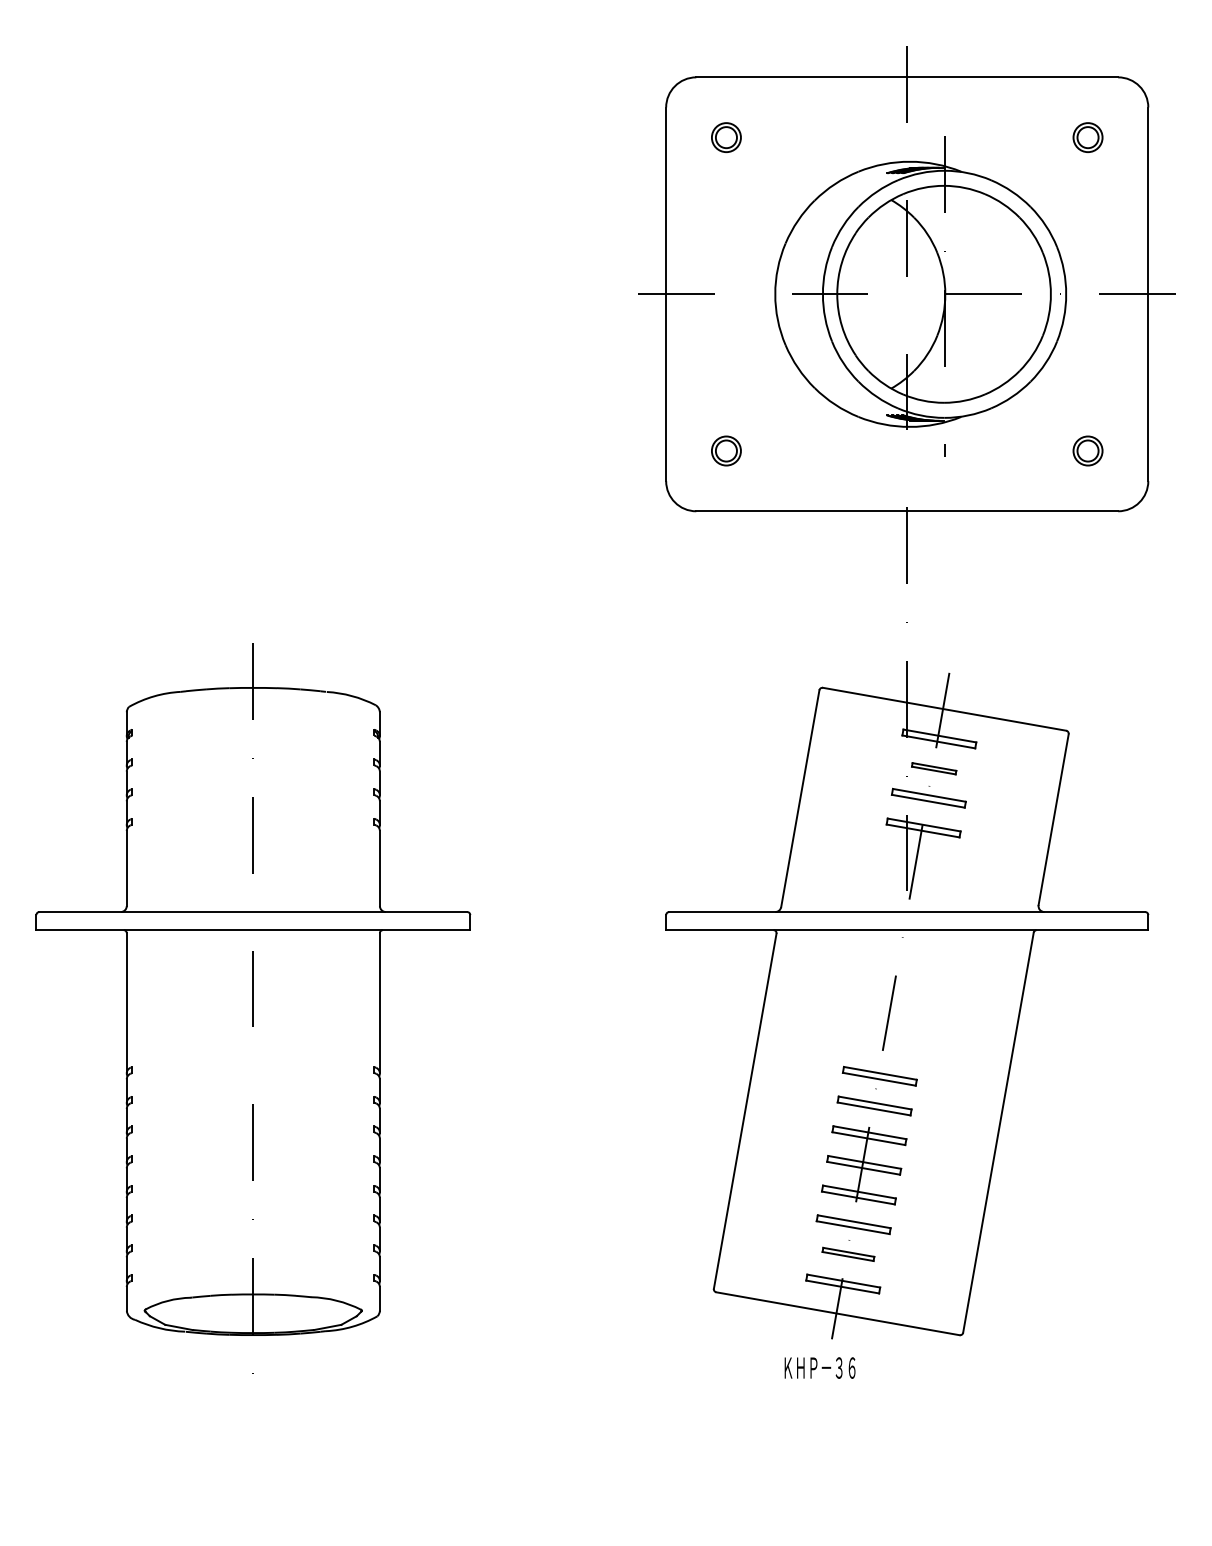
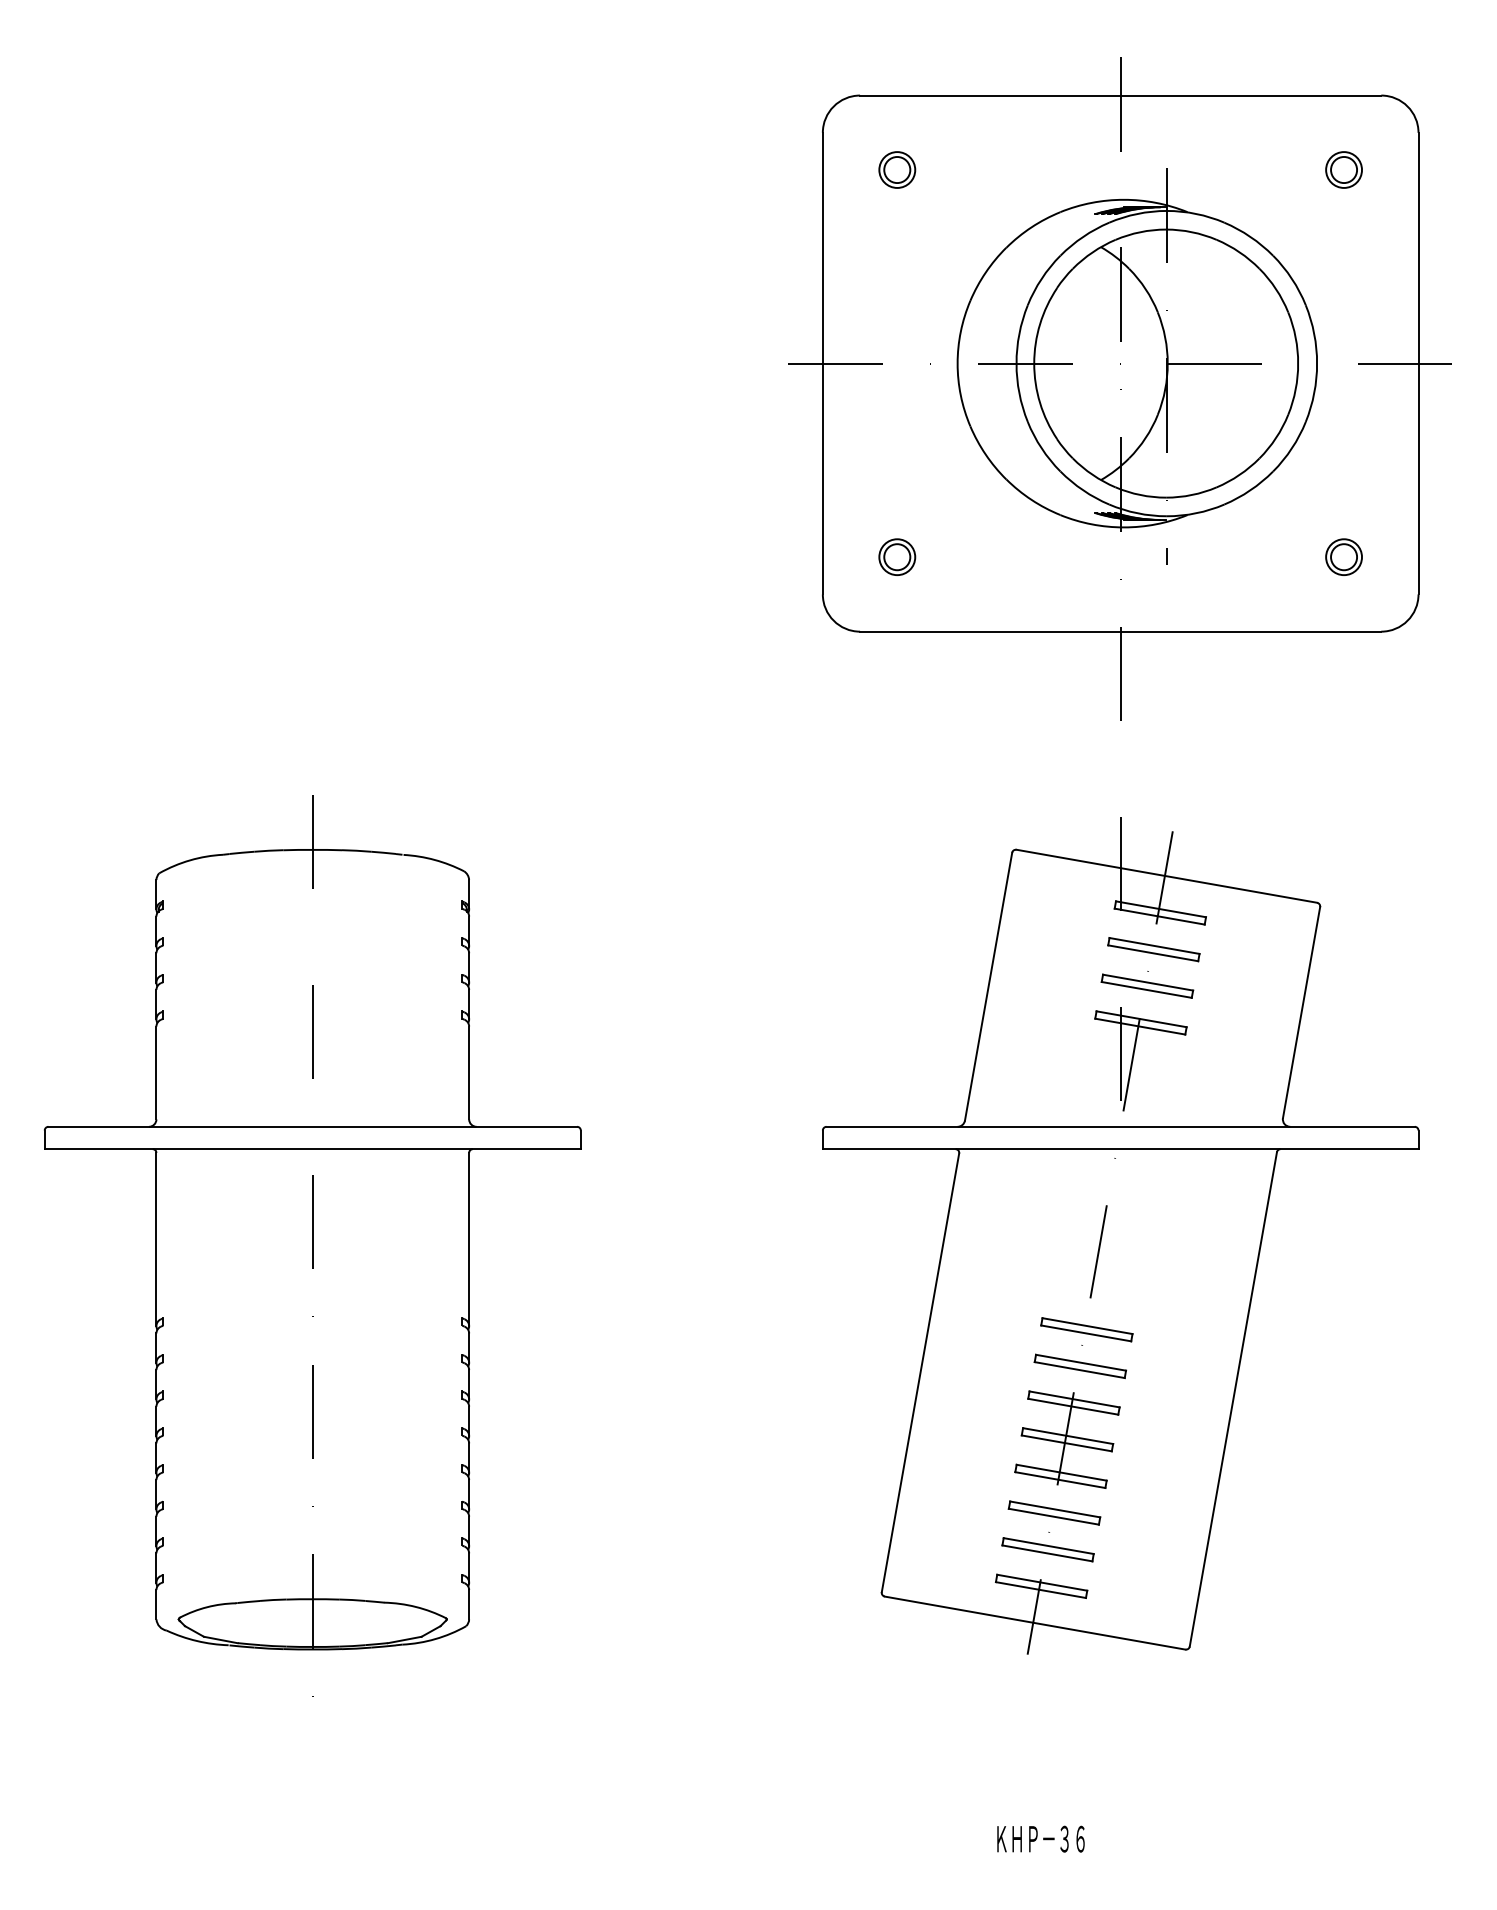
part: (933, 768) -> (1153, 949), size x1.67
part: (848, 1254) -> (1047, 1549), size x1.43
text: (819, 1367) -> (1040, 1838), moved

